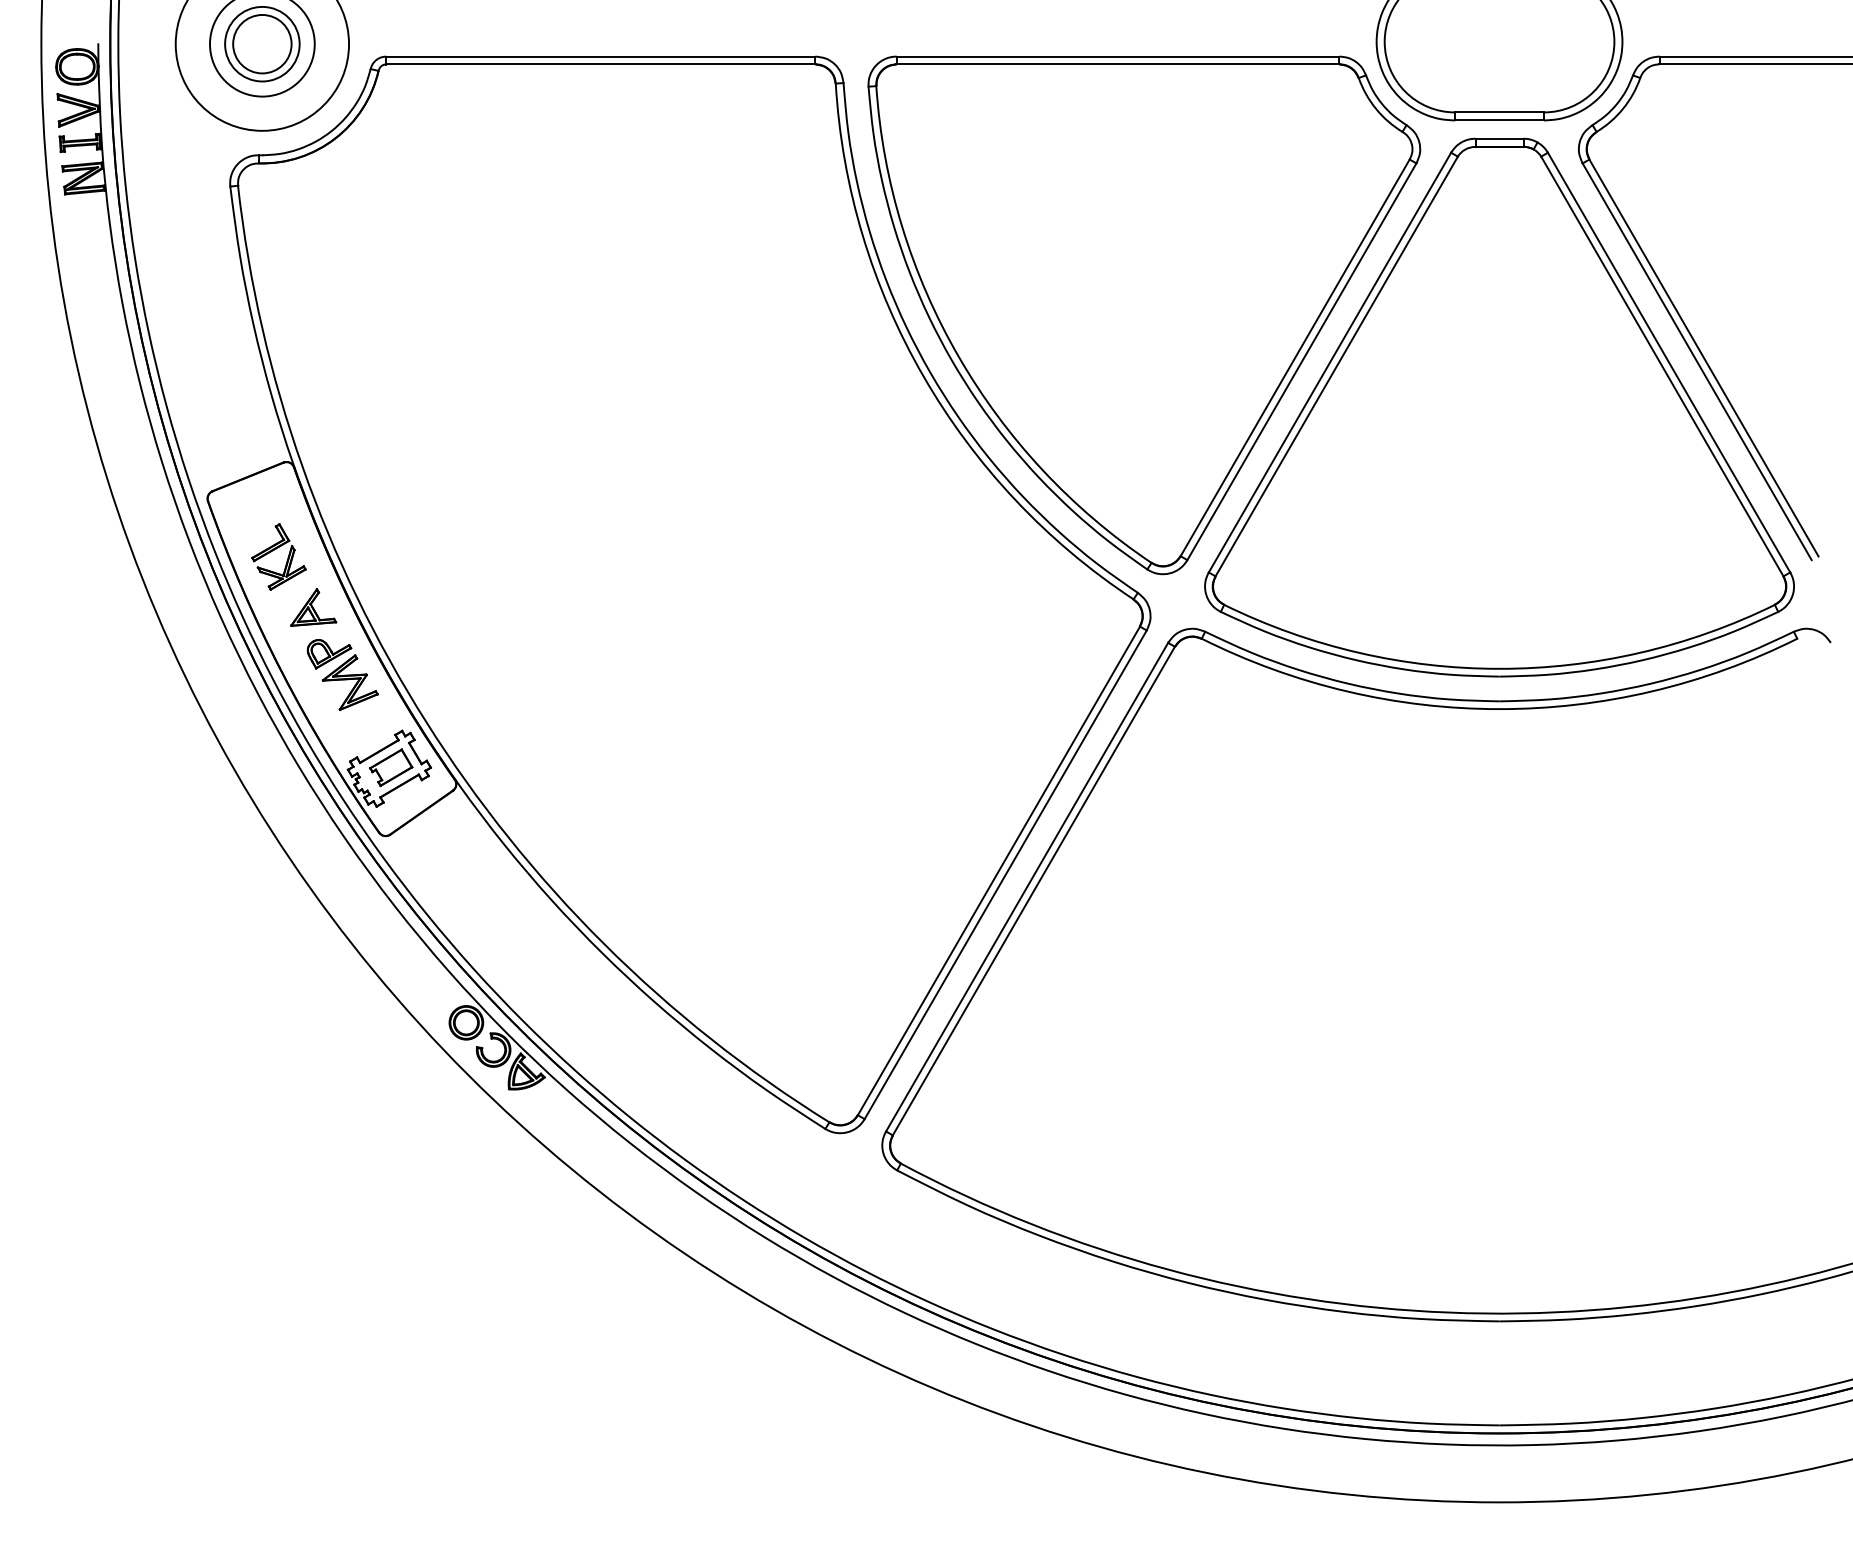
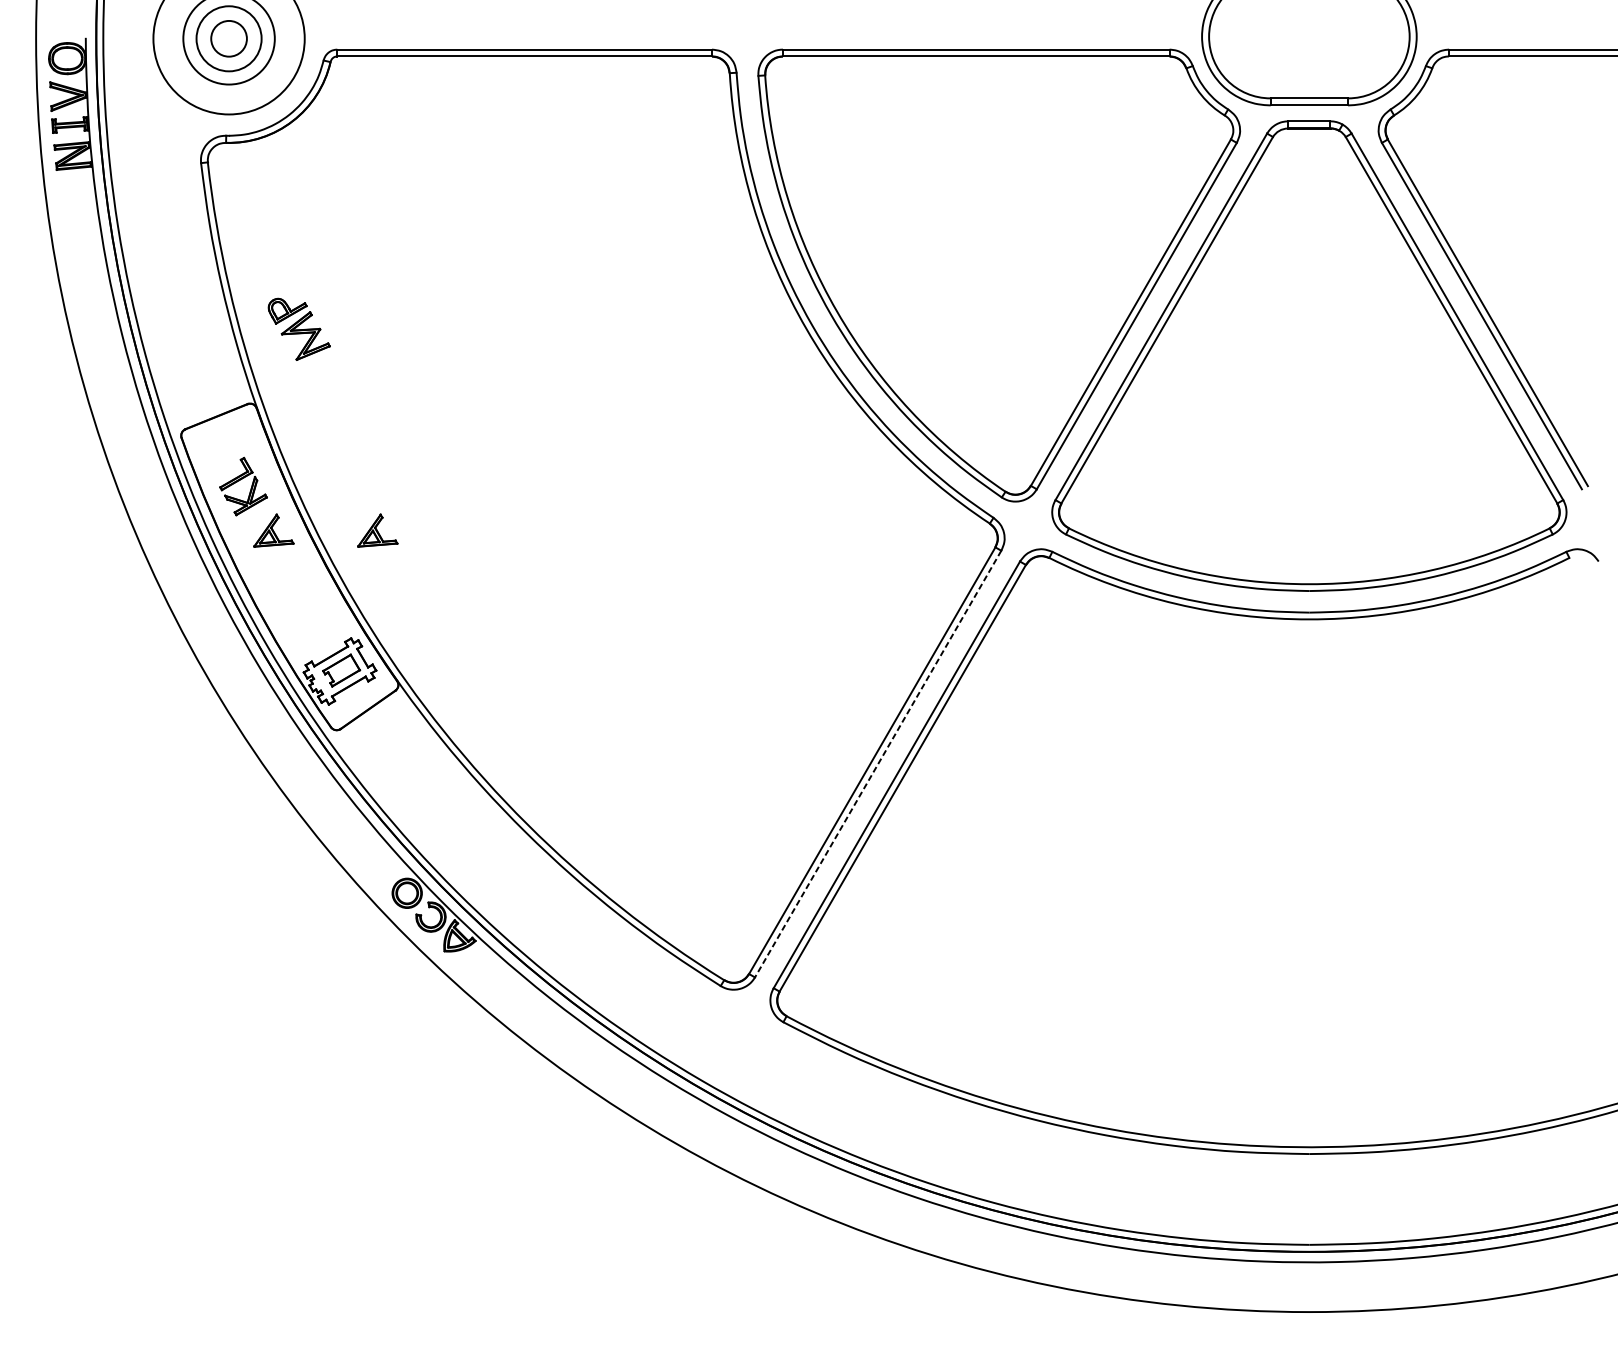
circle: (262, 44) -> (229, 39), size x0.7
part: (432, 607) -> (377, 530), added
part: (342, 674) -> (299, 328), moved
line: (1005, 875) -> (877, 764), solid -> dashed

